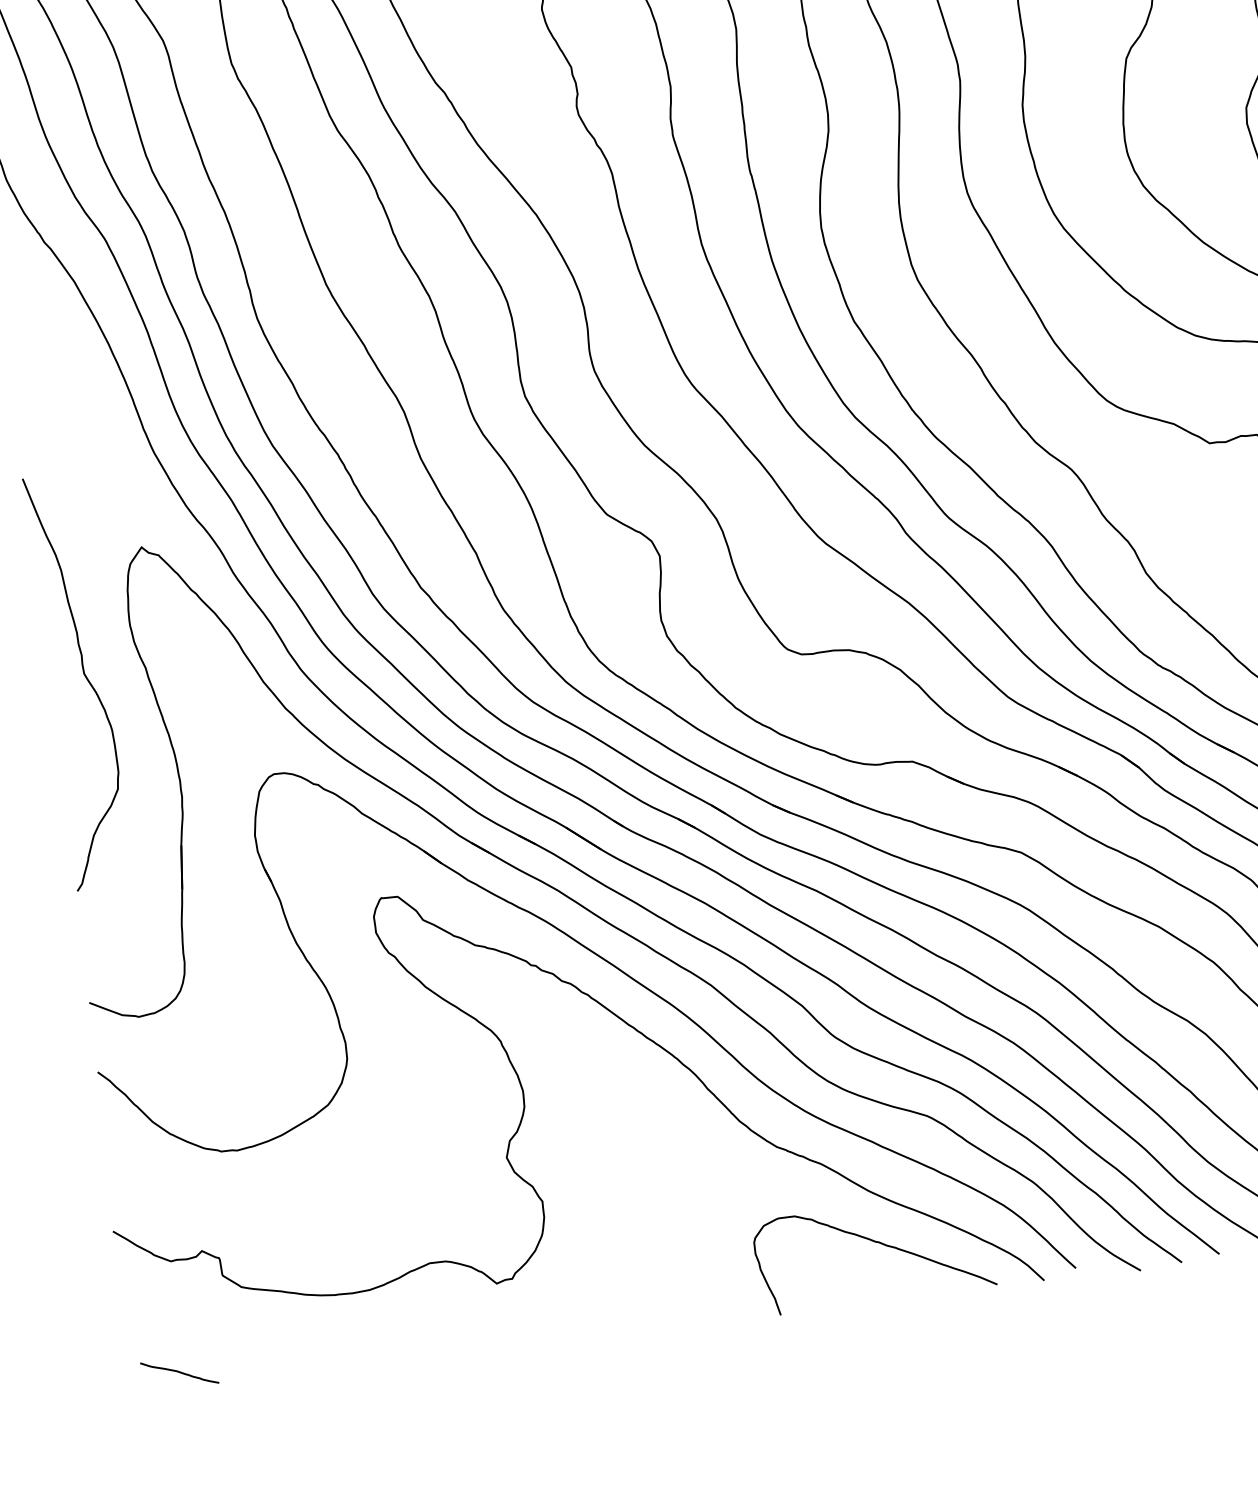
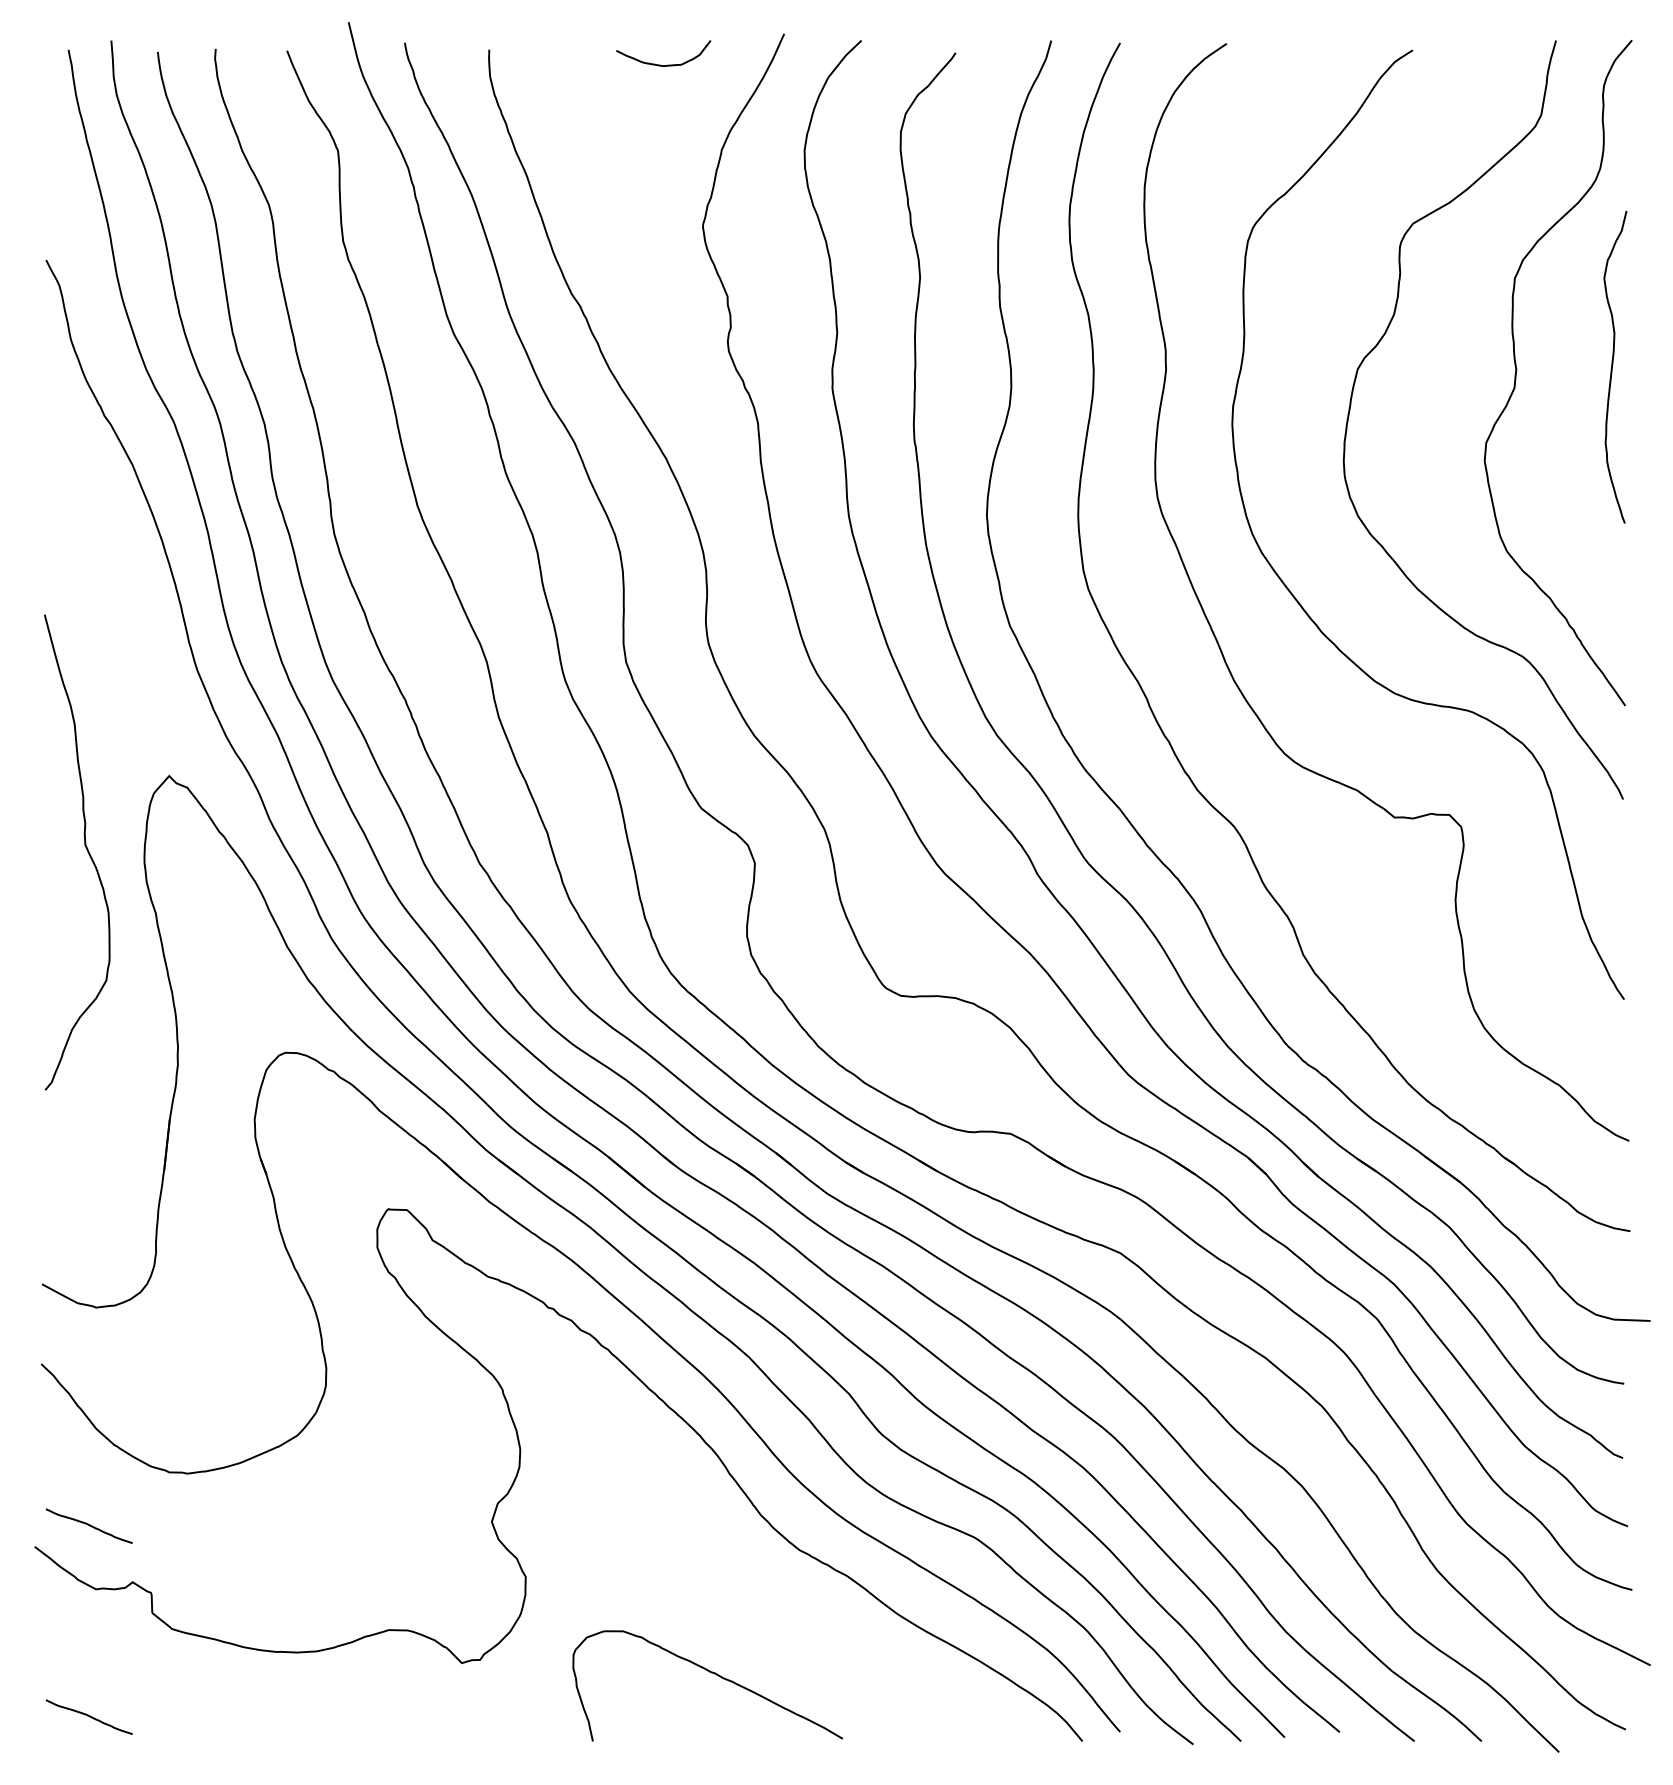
curve: (85, 678) -> (86, 850), moved
curve: (157, 1206) -> (88, 1525), added
curve: (876, 1242) -> (711, 1673), moved

